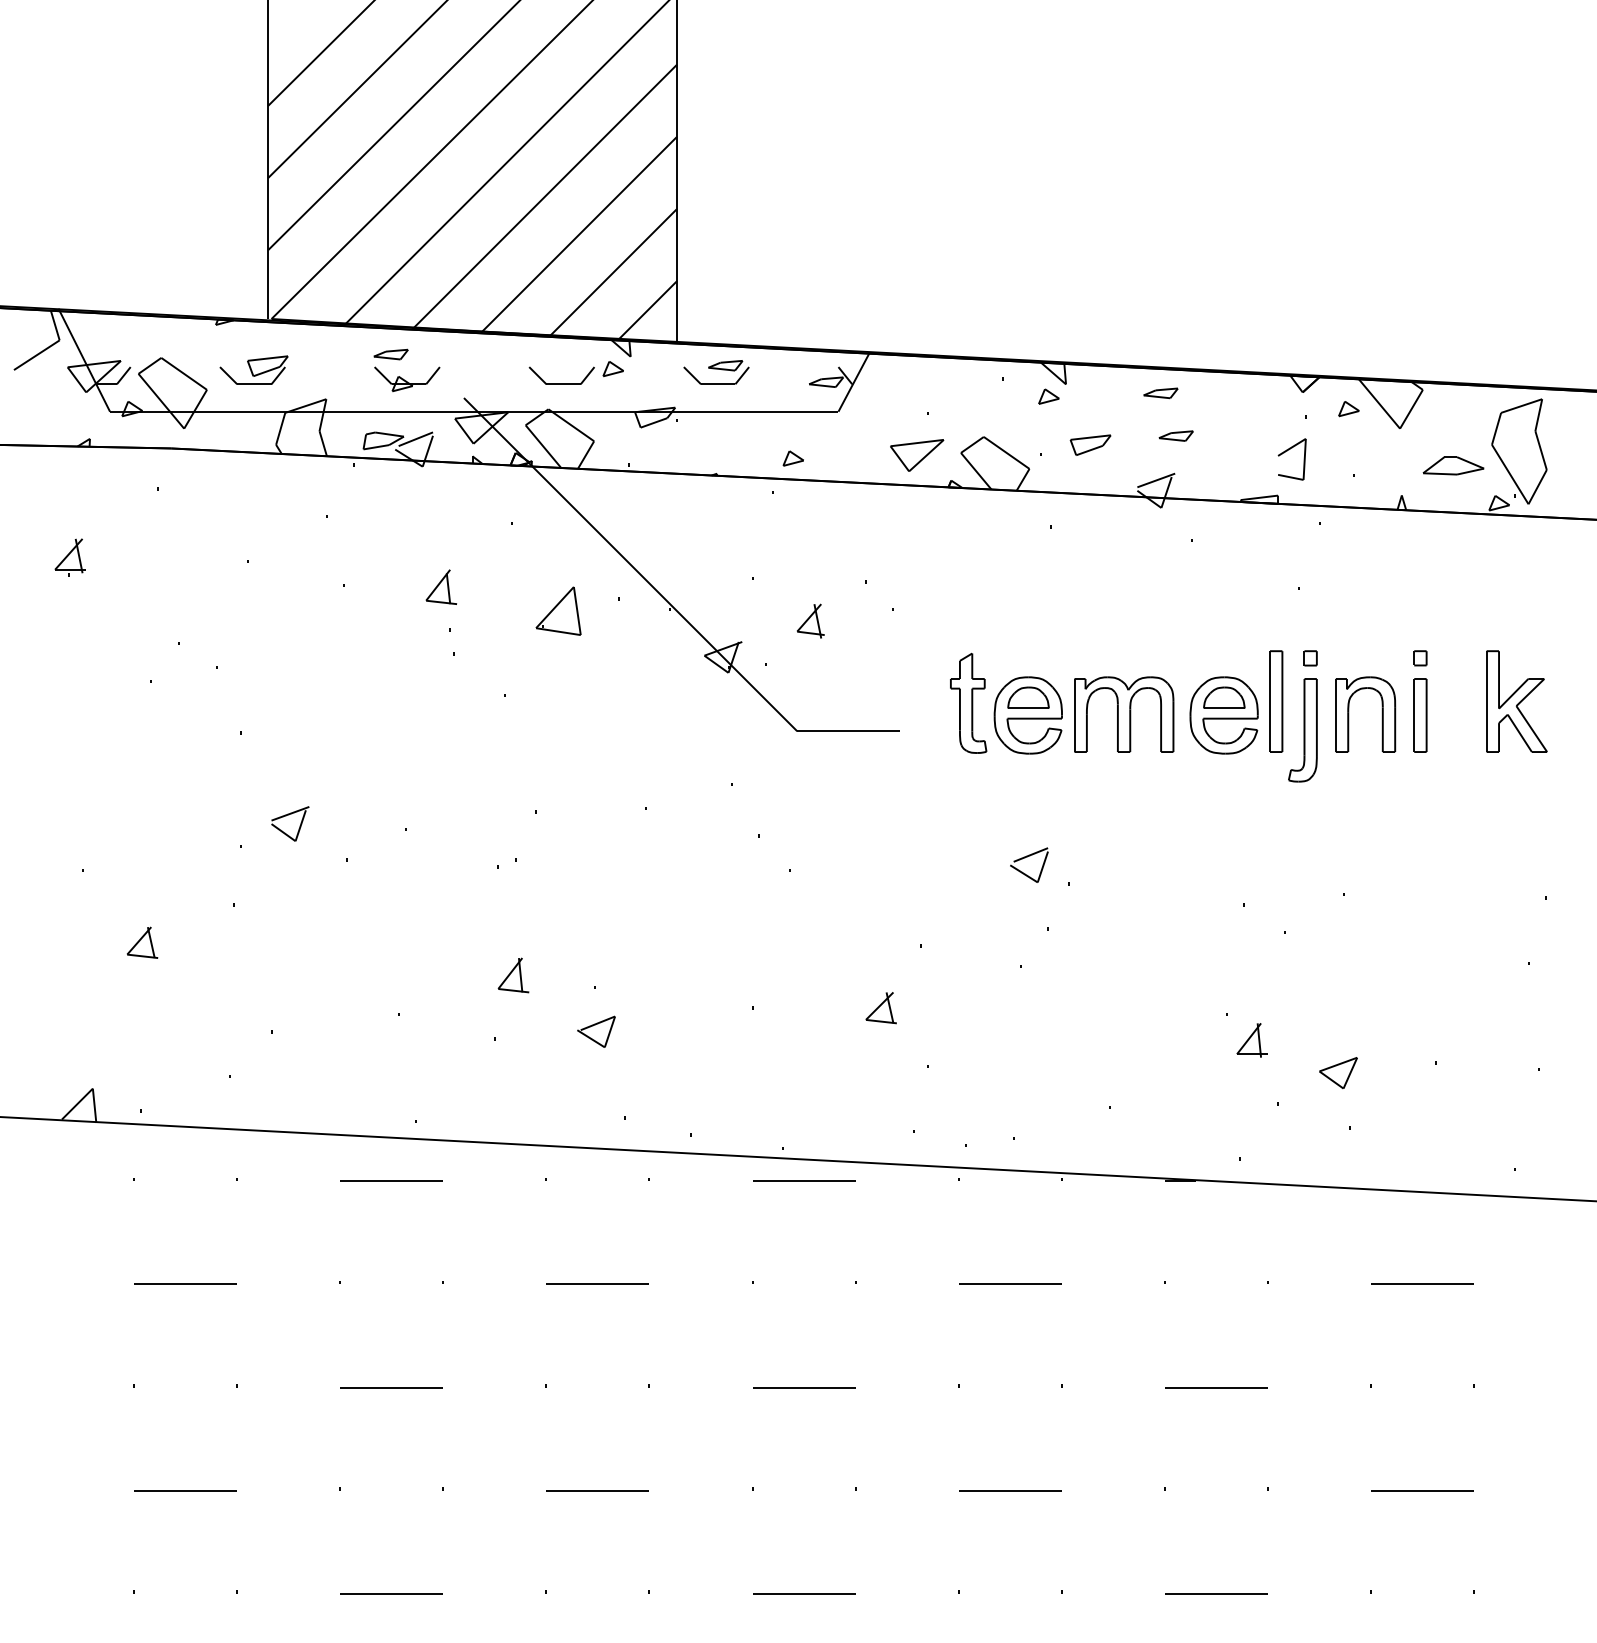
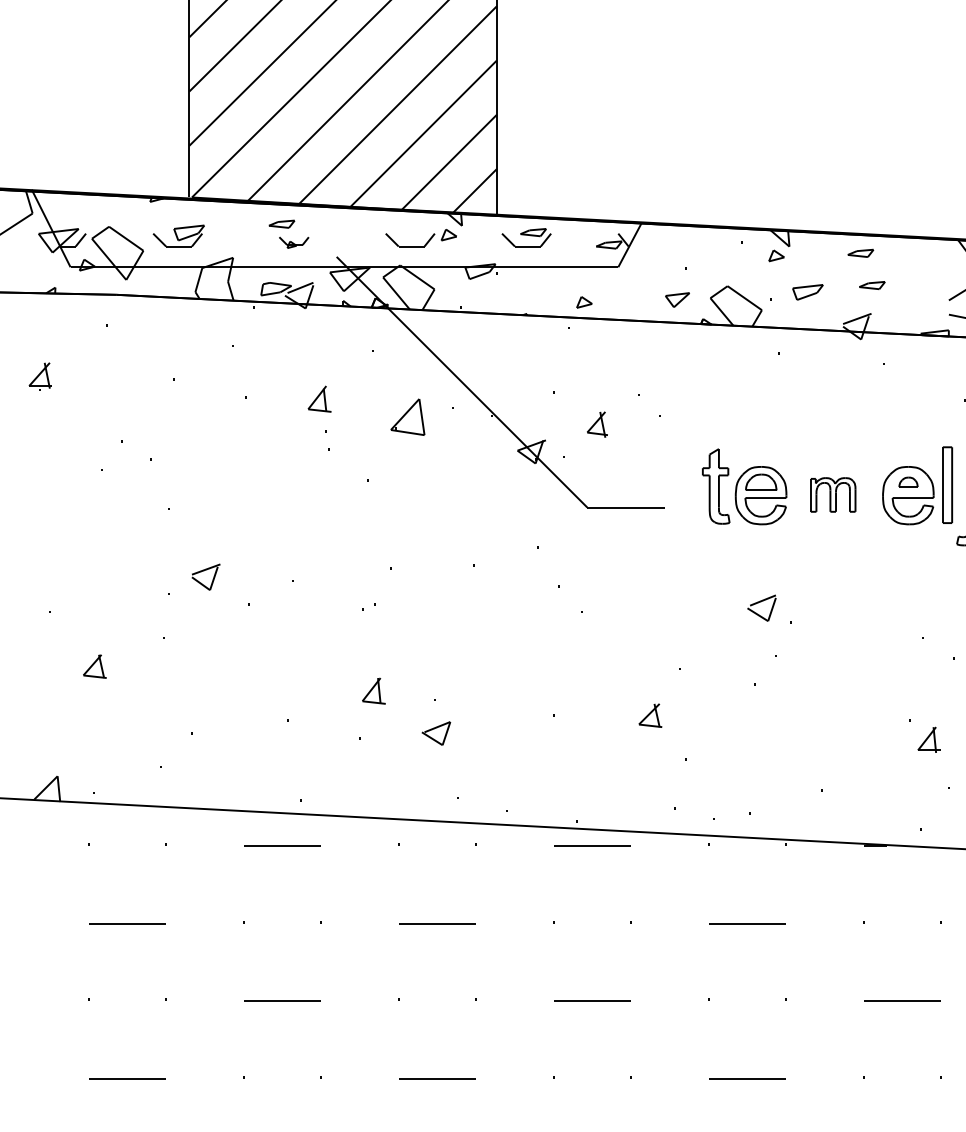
part: (407, 378) -> (294, 242), size x0.6
part: (917, 455) -> (677, 300), size x0.6
part: (1224, 697) -> (908, 482), size x0.6
part: (1124, 714) -> (833, 494), size x0.6

